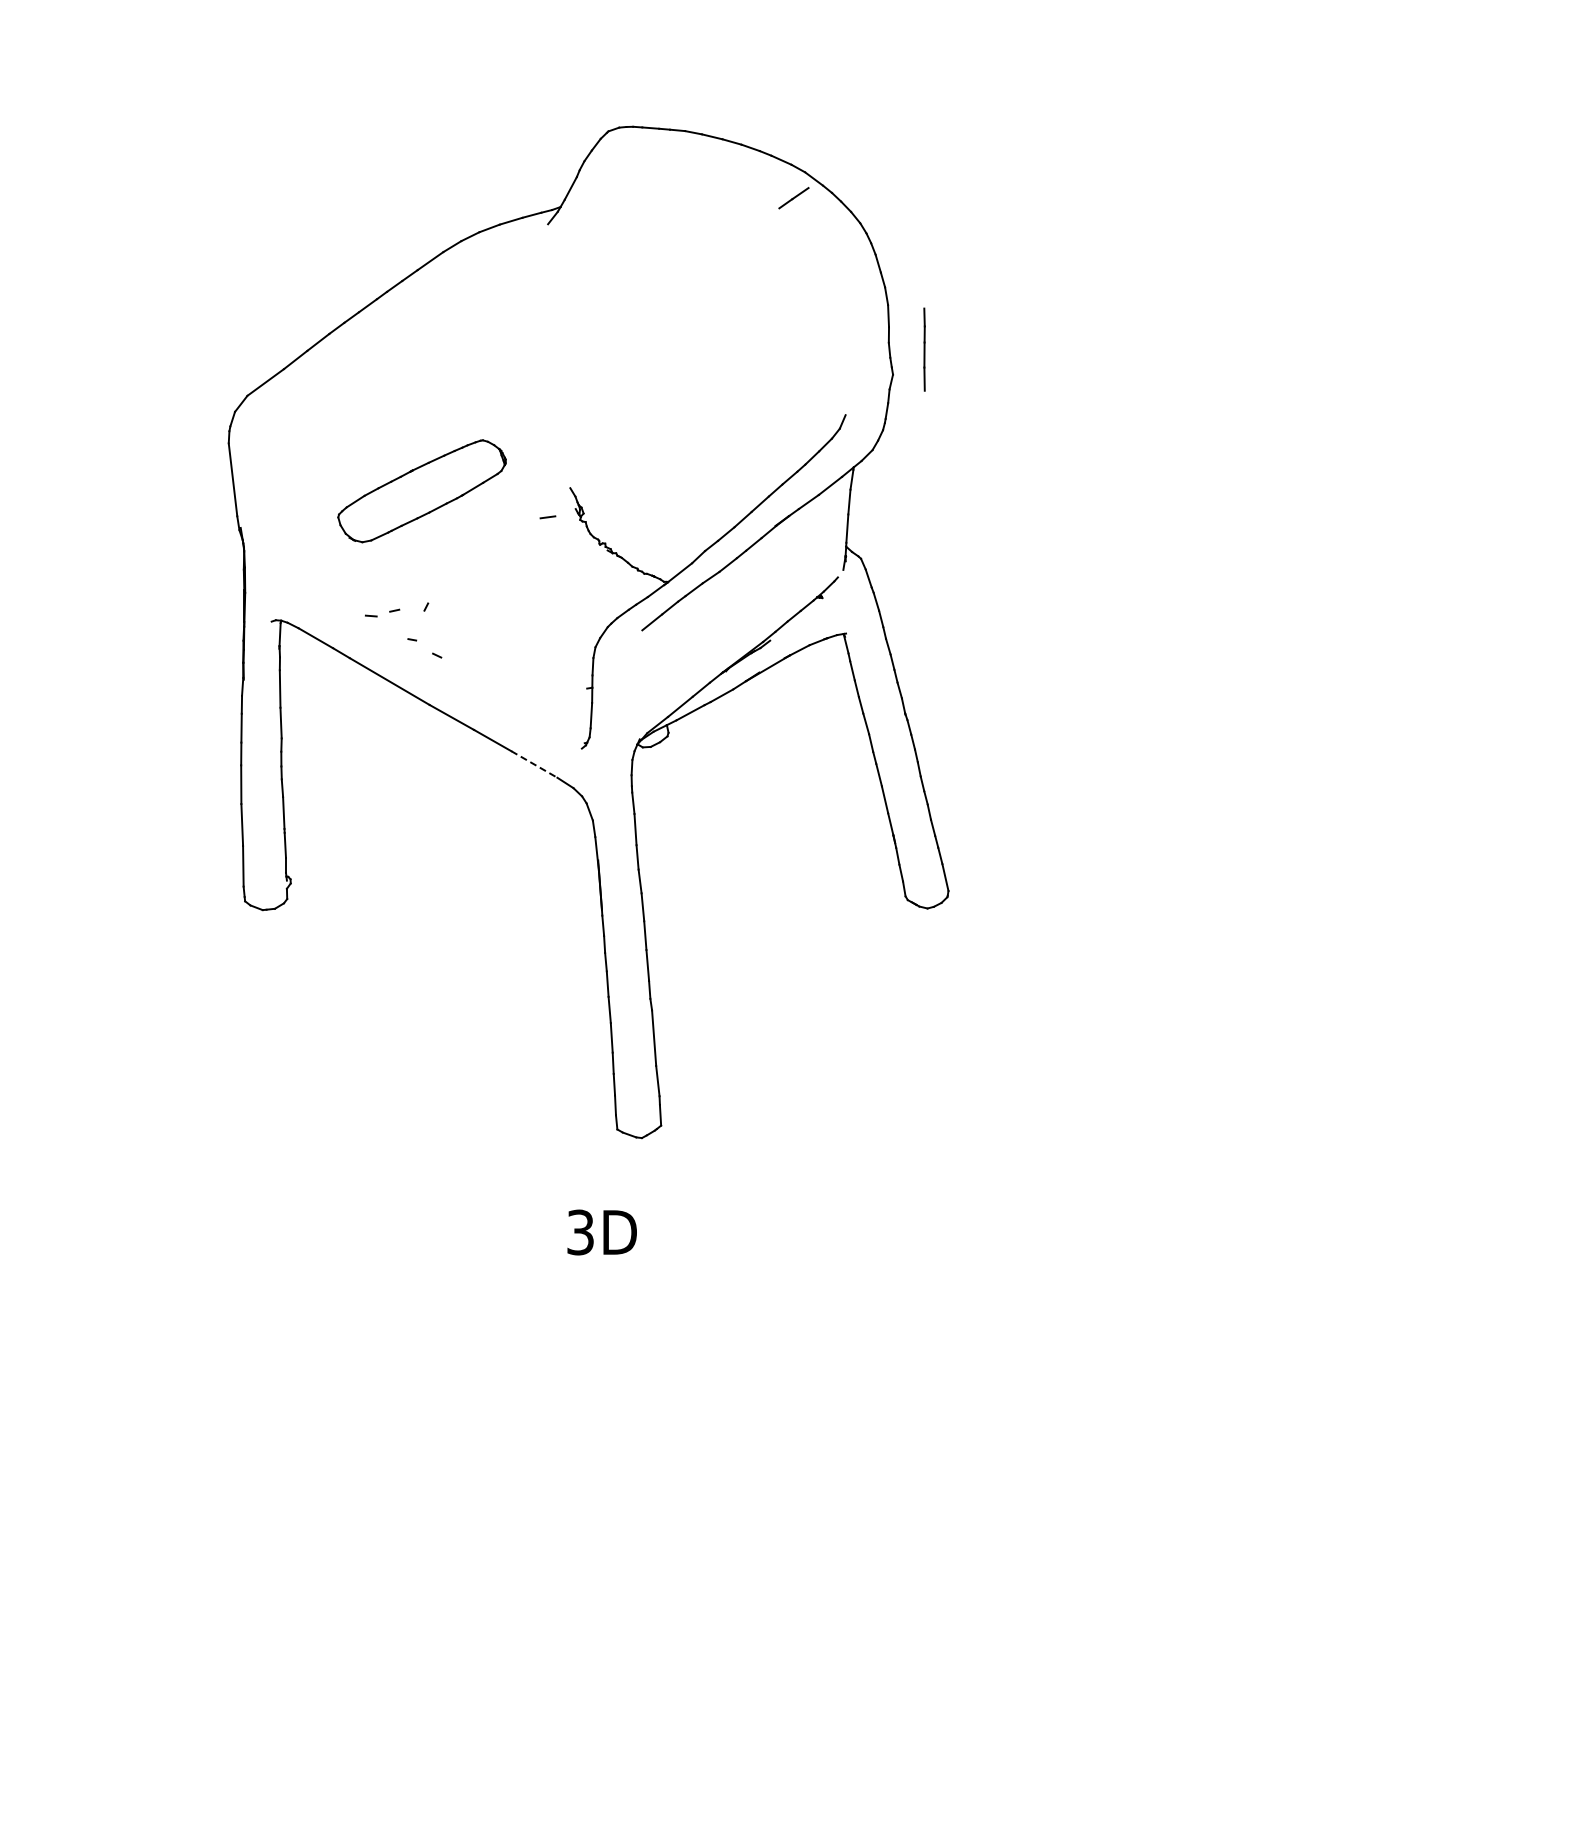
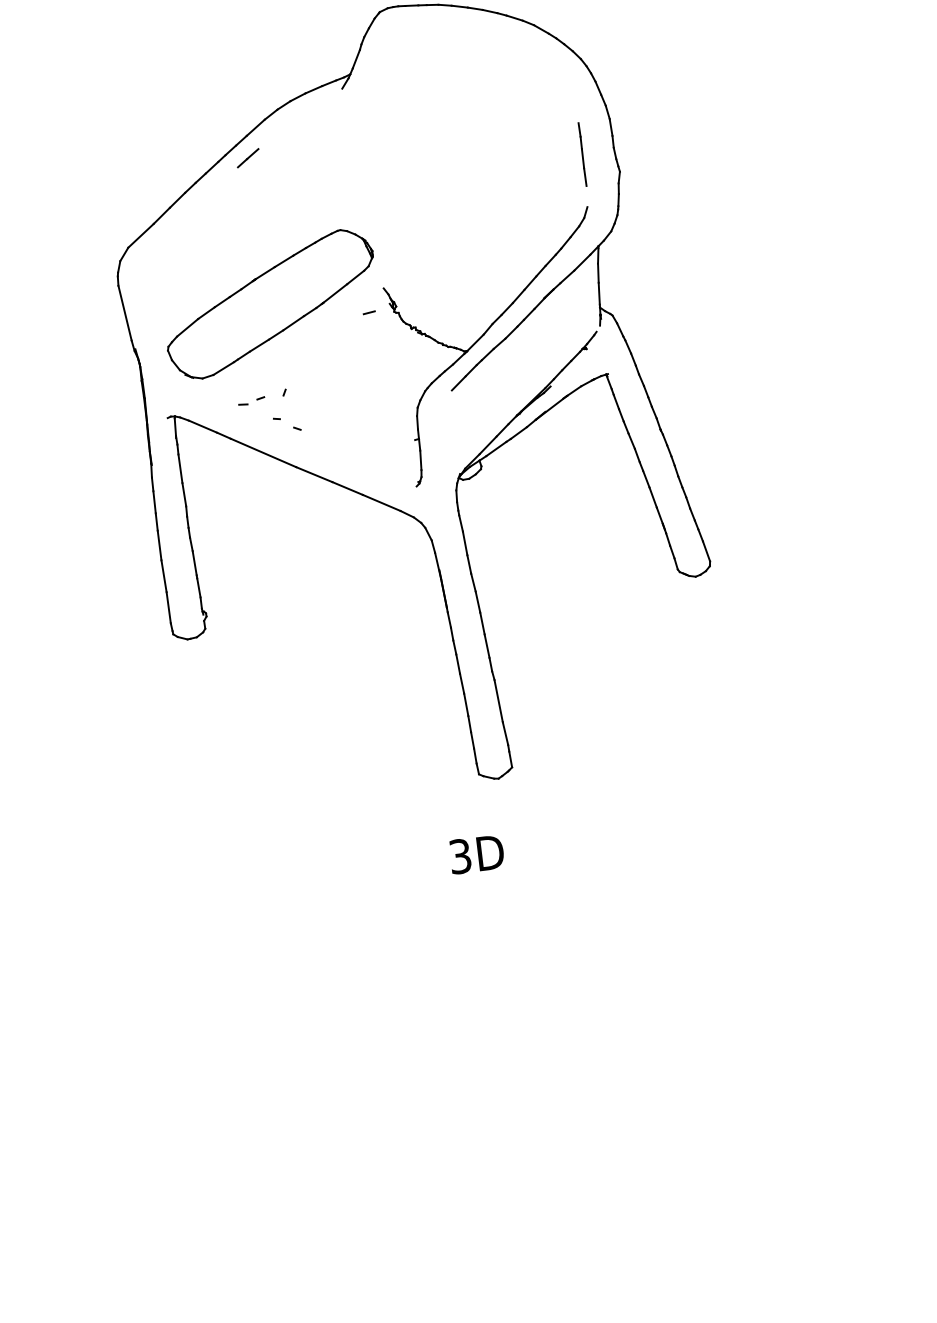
line: (793, 198) -> (247, 158), moved
line: (924, 349) -> (582, 154), moved
part: (421, 491) -> (270, 304), size x1.67
line: (534, 764) -> (381, 502), dashed -> solid

